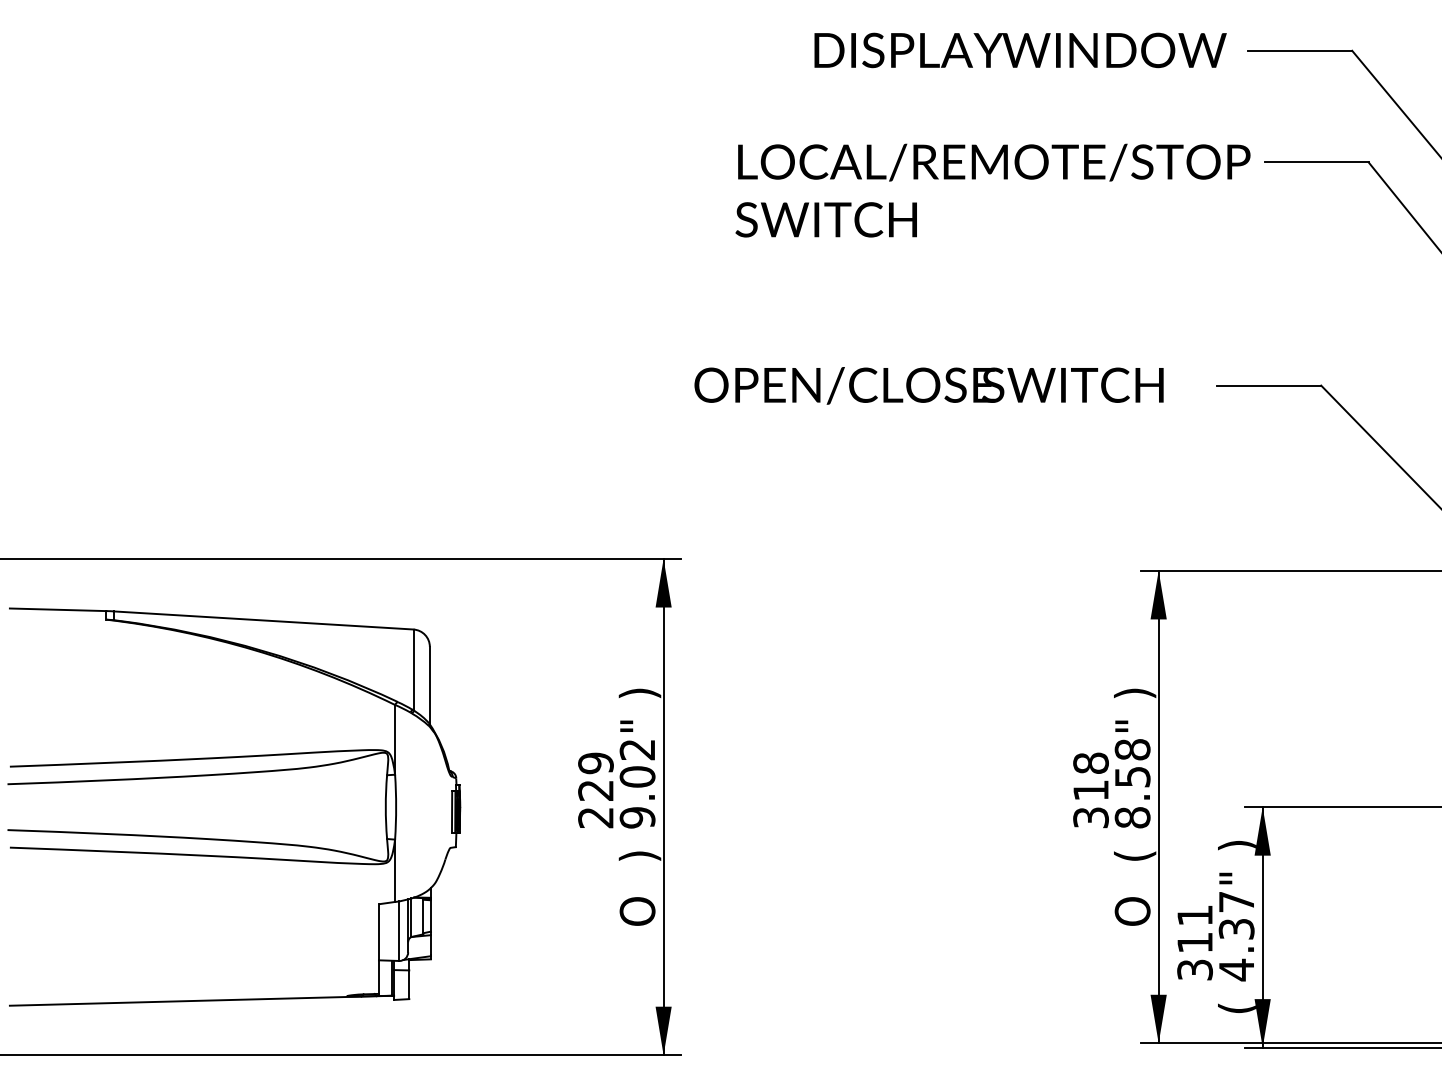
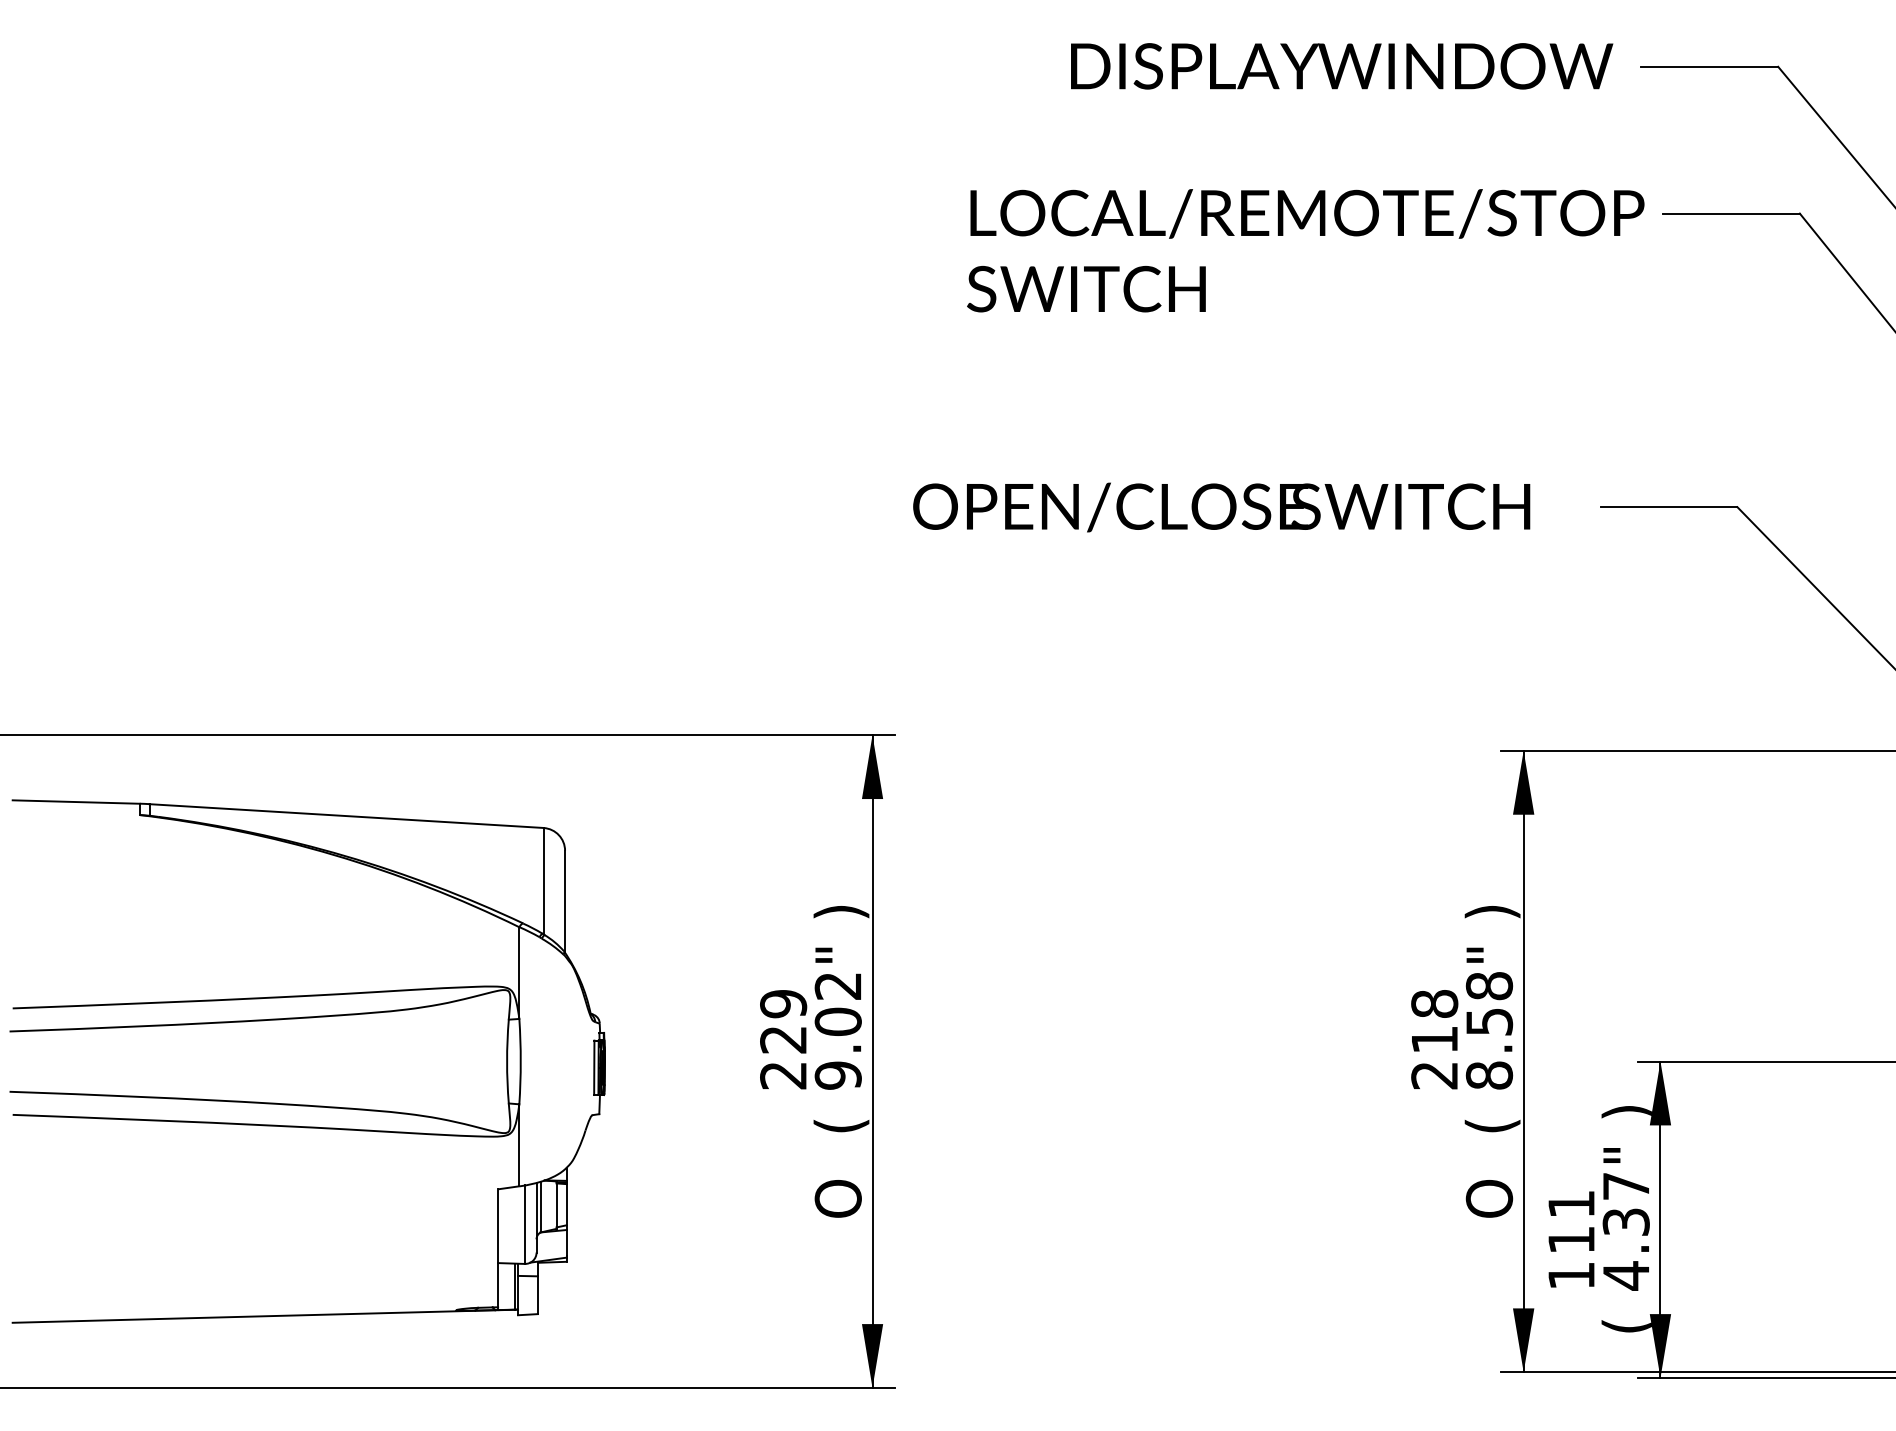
text: (1090, 817) -> (1434, 1075), 318 -> 218
text: (640, 855) -> (841, 1125), ) -> (
text: (1195, 969) -> (1571, 1275), 311 -> 111

